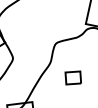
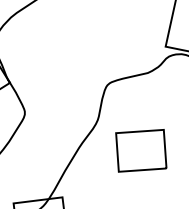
part: (73, 77) -> (141, 149), size x1.67

